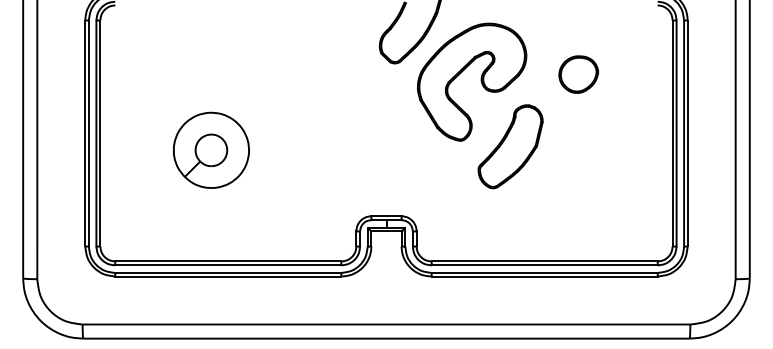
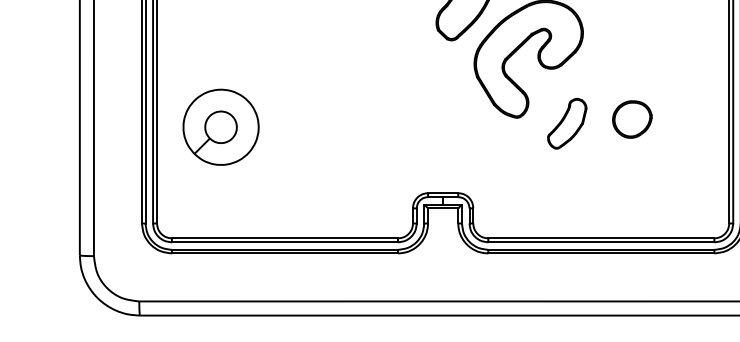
part: (578, 74) -> (632, 119), moved
part: (510, 146) -> (567, 123), size x0.6
part: (211, 149) -> (221, 126), moved

